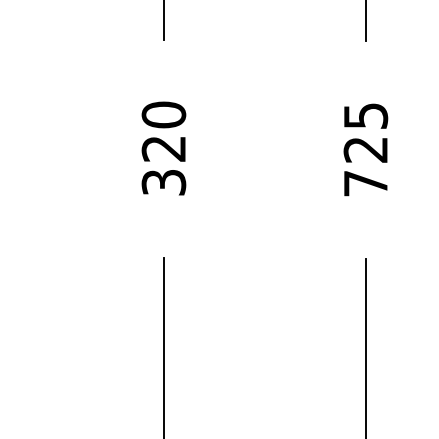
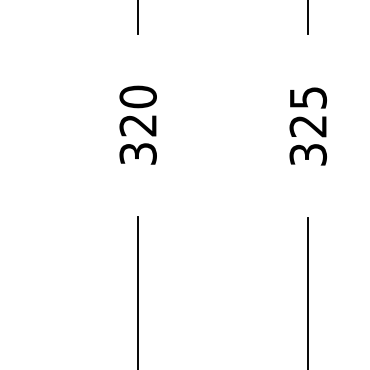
text: (364, 183) -> (307, 154), 725 -> 325

